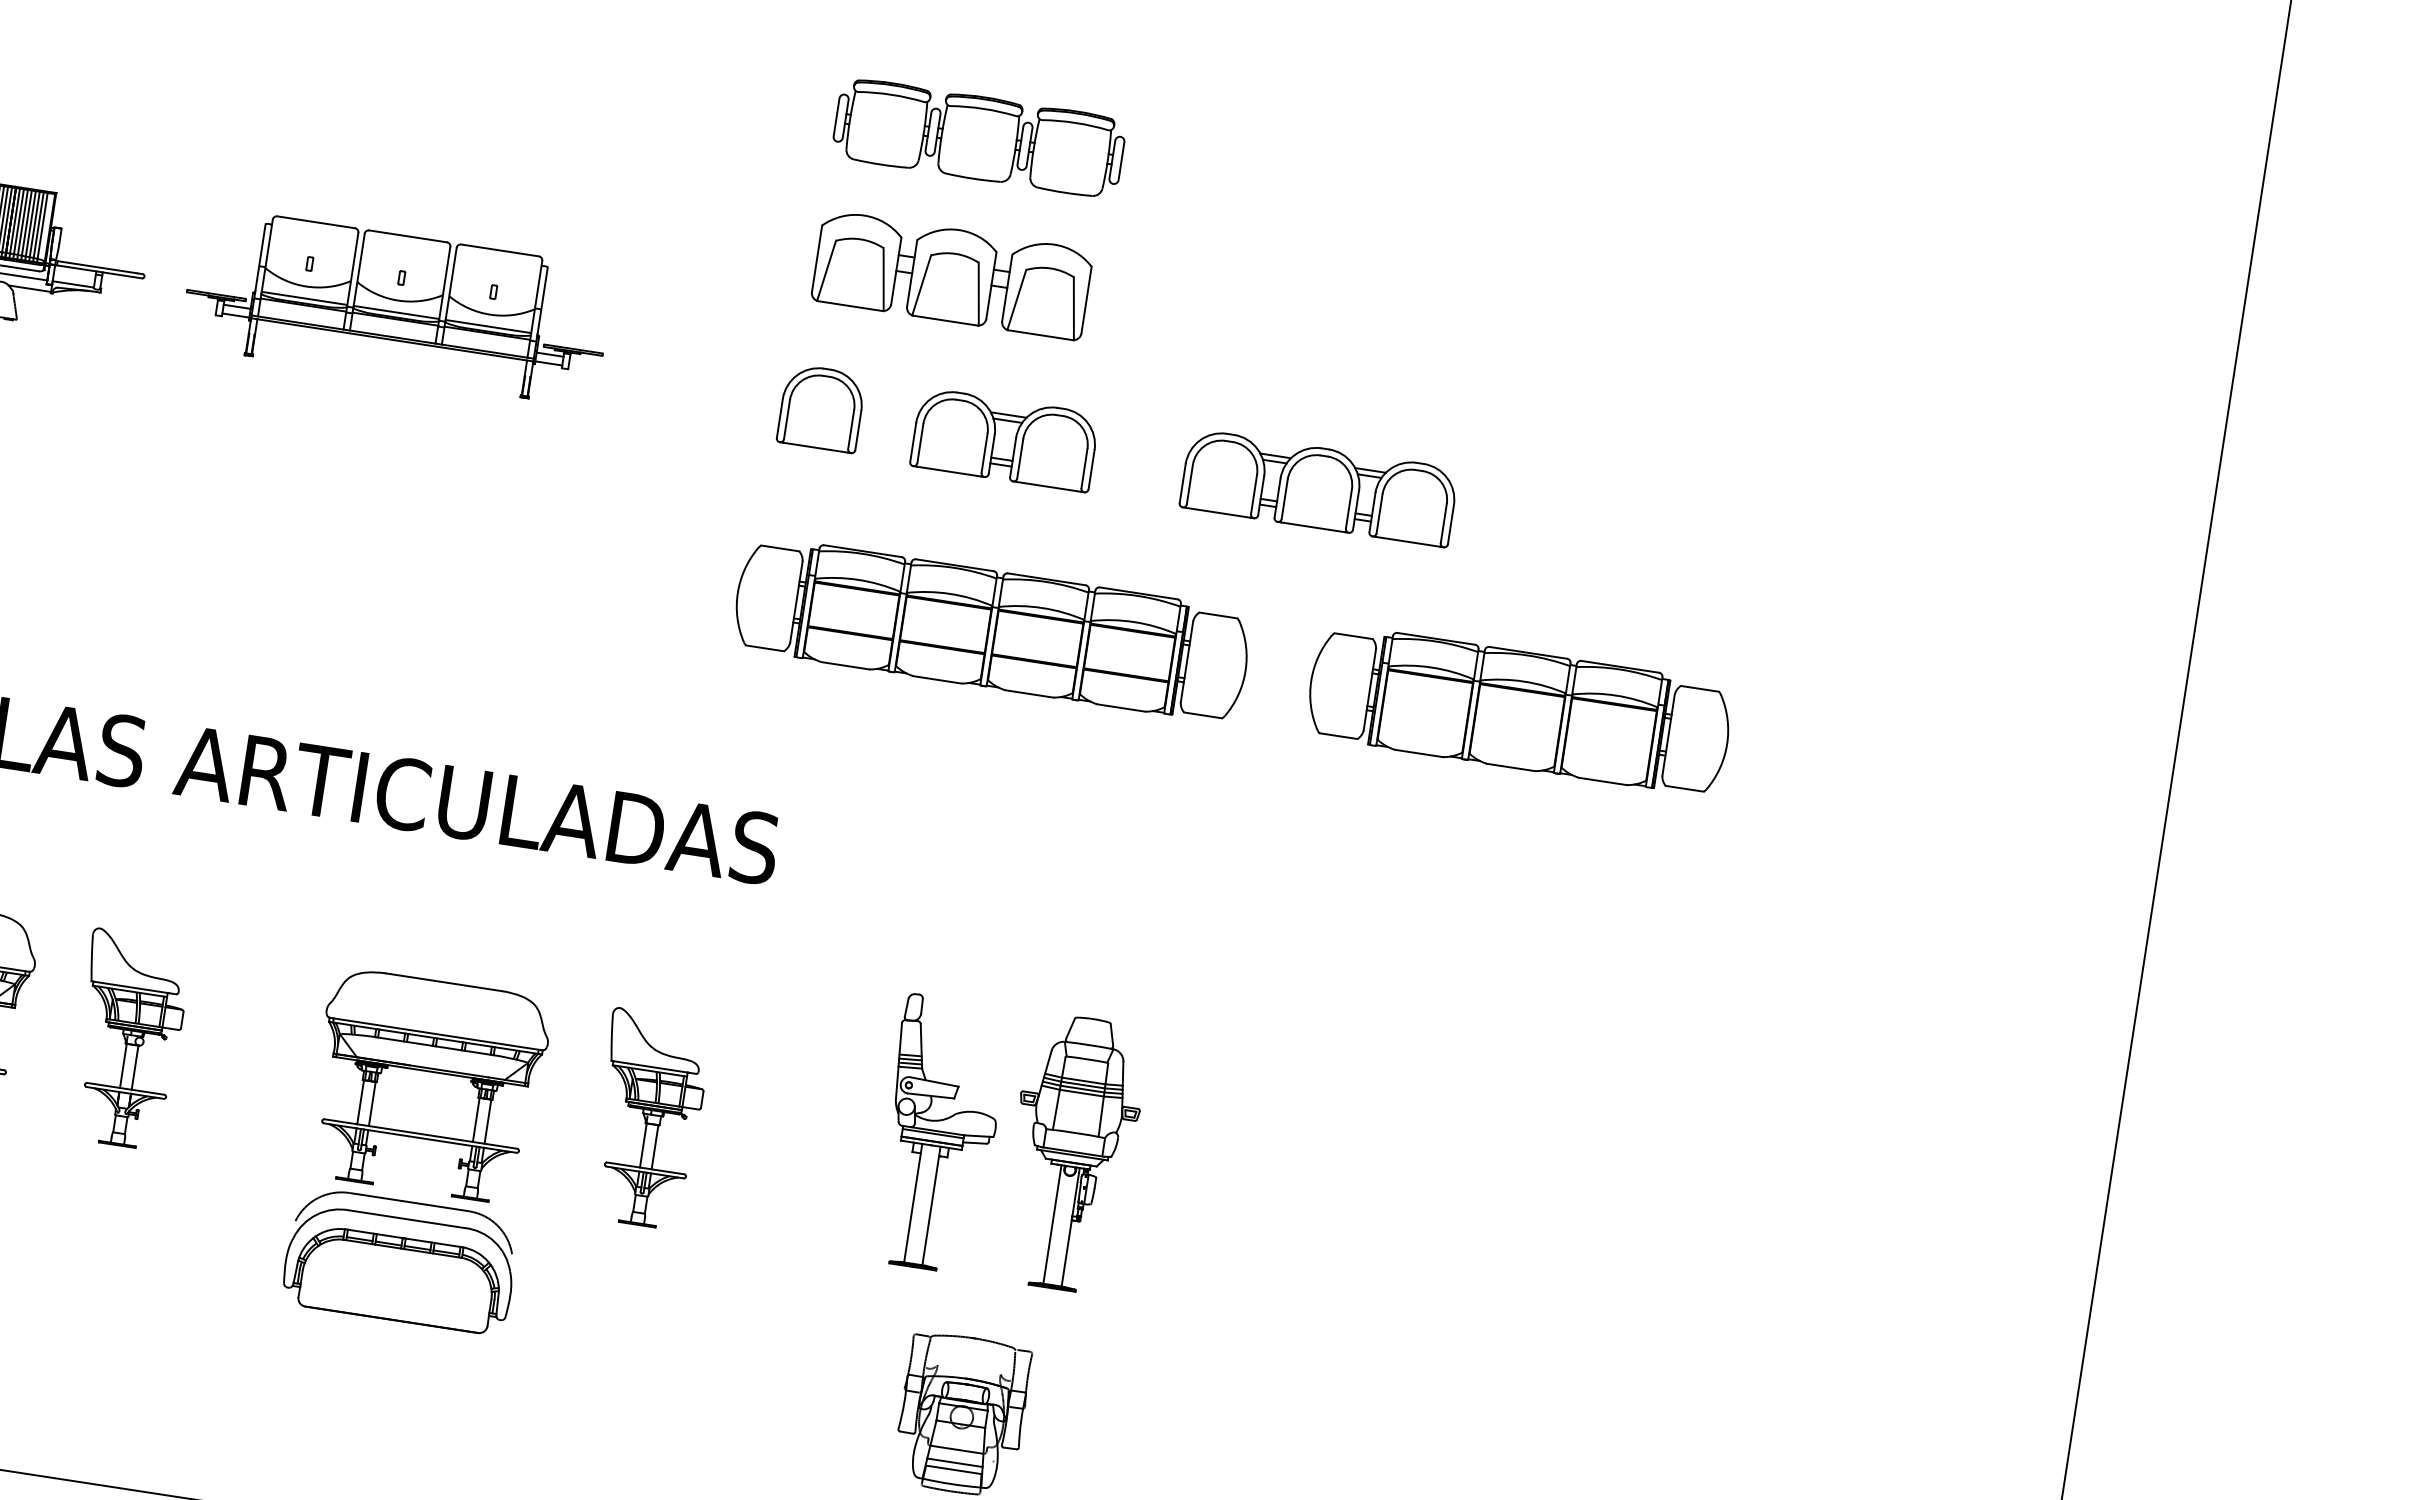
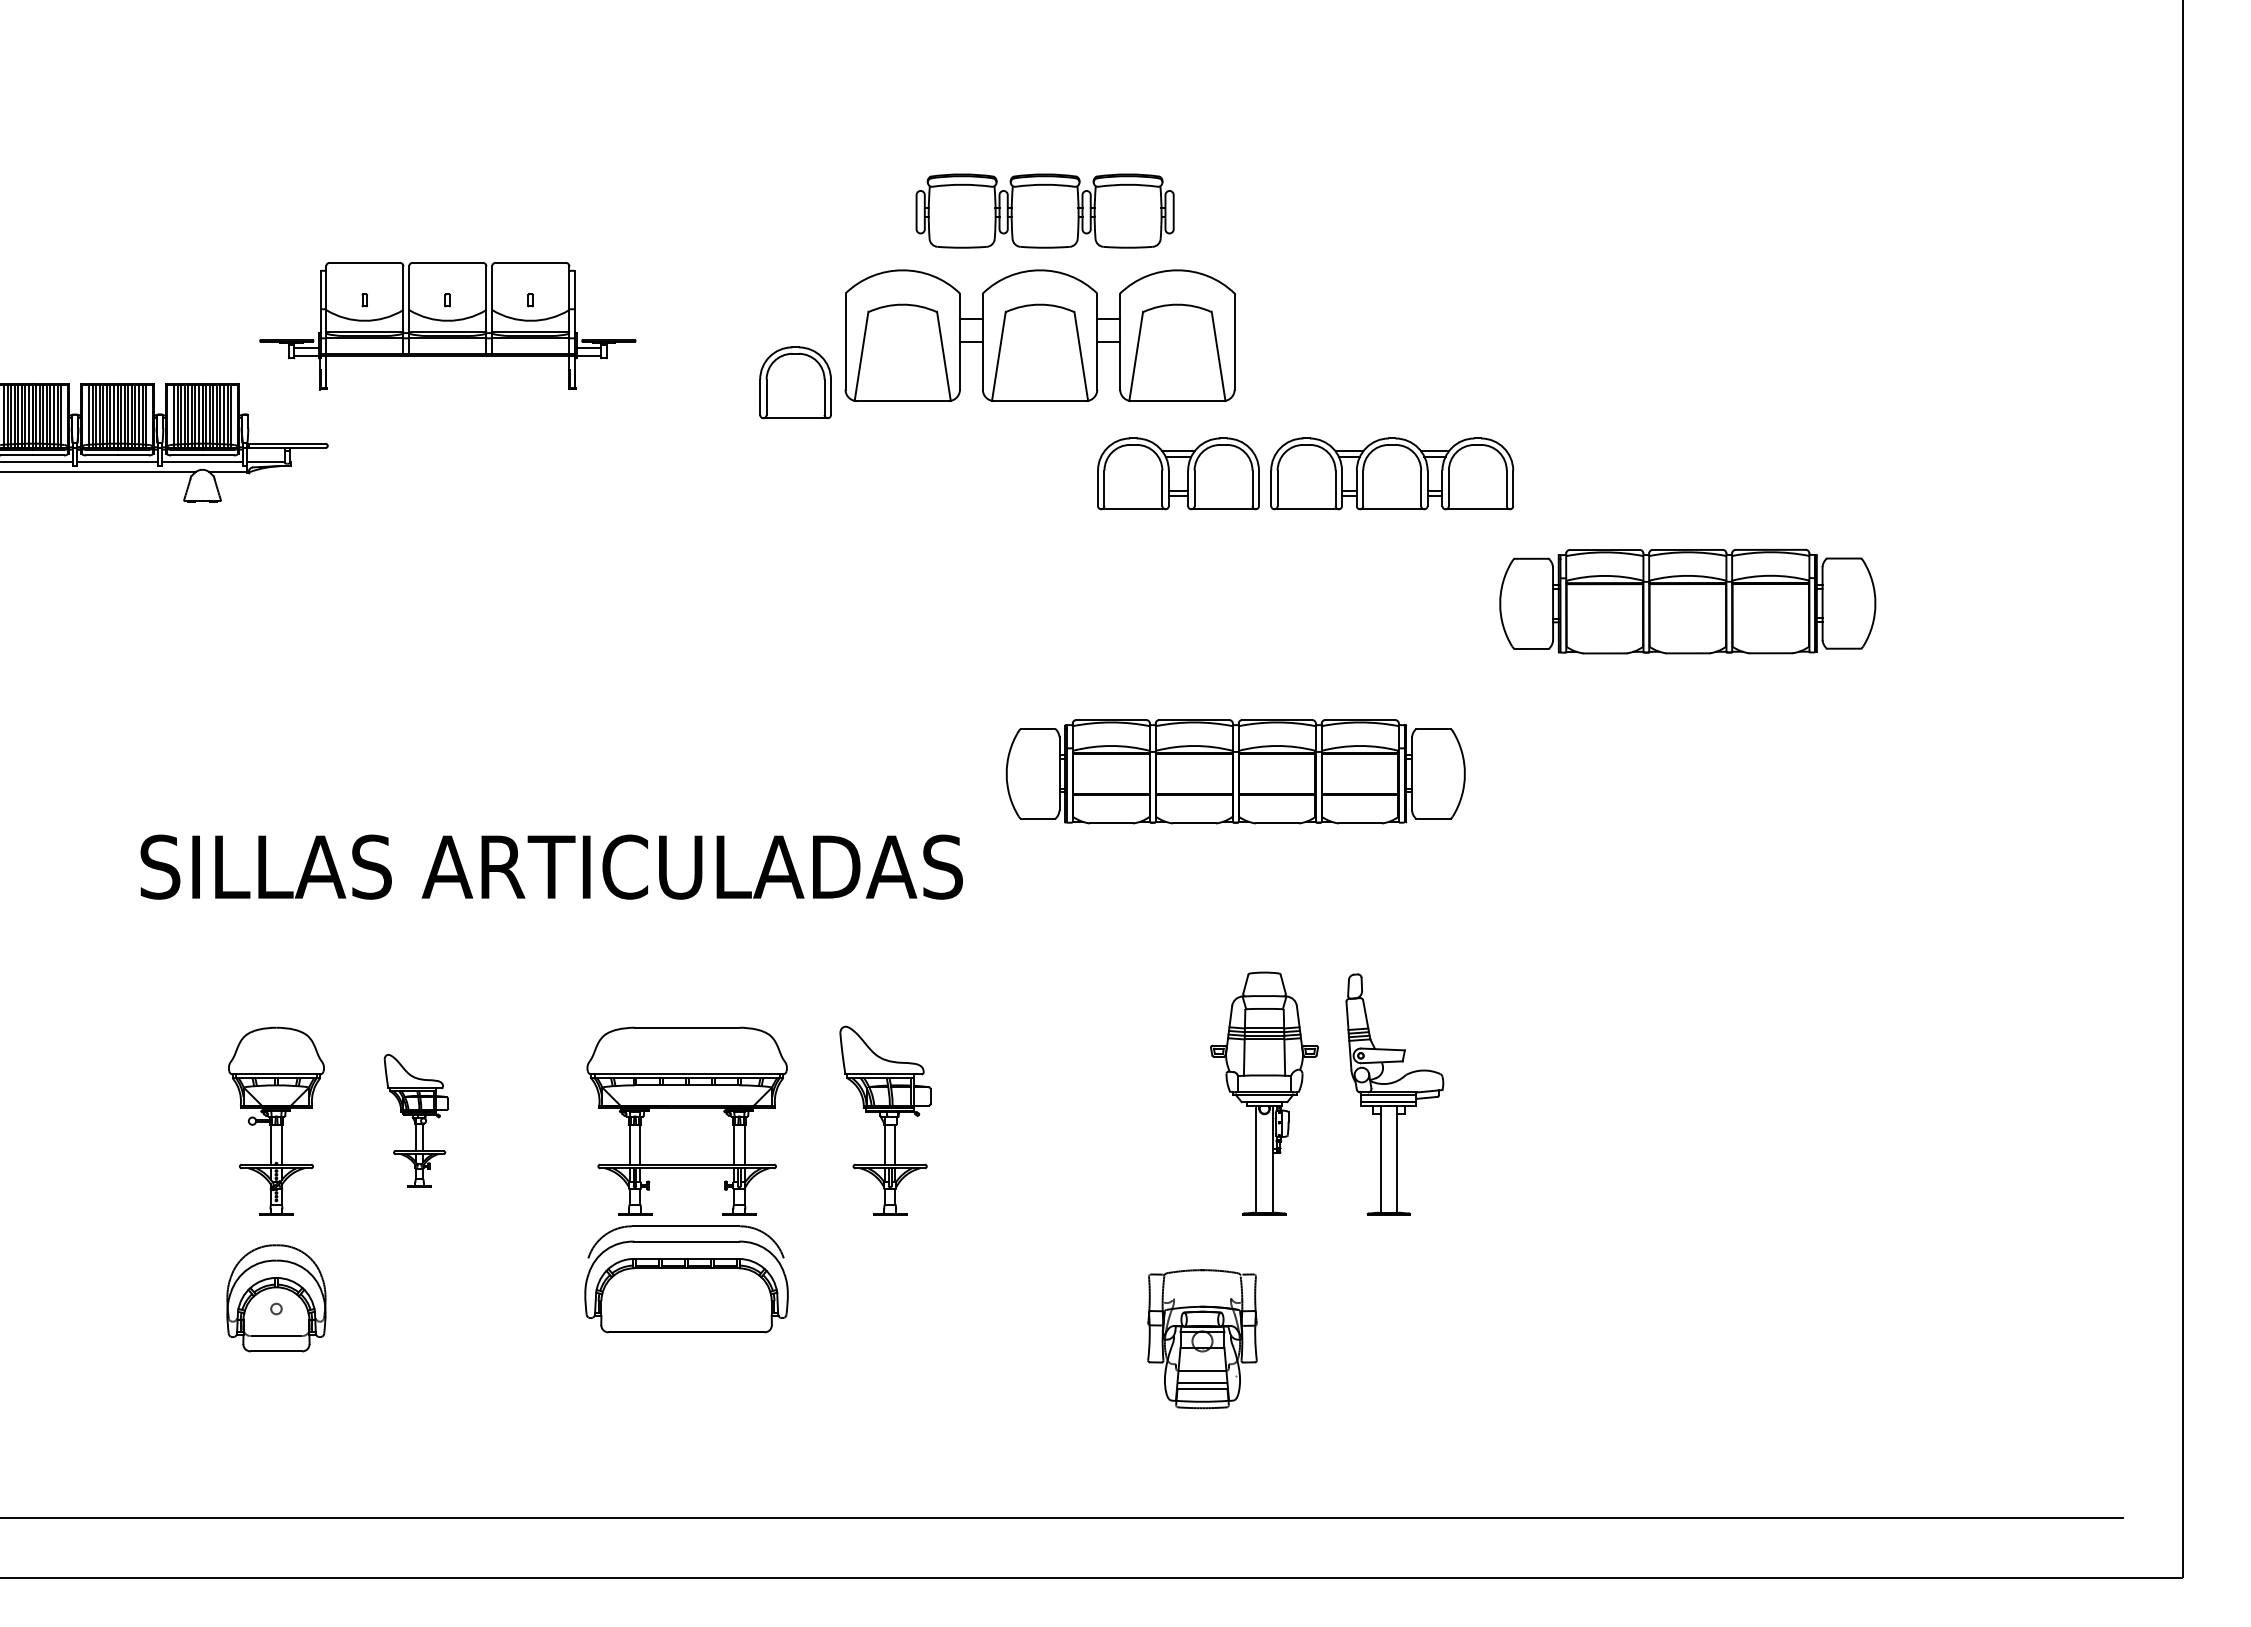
part: (951, 274) -> (1039, 335), size x1.6
part: (396, 306) -> (447, 326), moved
part: (821, 408) -> (795, 382), moved
part: (1004, 439) -> (1178, 473), moved
part: (991, 629) -> (1235, 771), moved
part: (1519, 709) -> (1687, 601), moved
part: (128, 1039) -> (416, 1120), size x0.7
part: (939, 1133) -> (1394, 1094), moved

